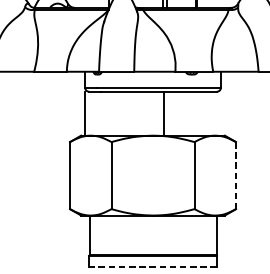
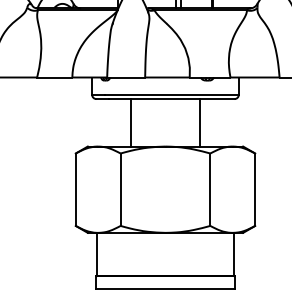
line: (84, 113) -> (130, 122), moved
line: (164, 113) -> (200, 122), moved
line: (236, 176) -> (255, 190), dashed -> solid
line: (152, 267) -> (164, 288), dashed -> solid

